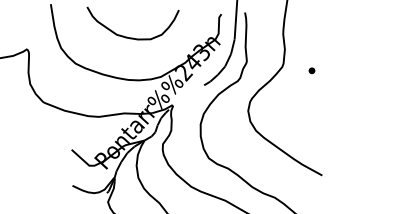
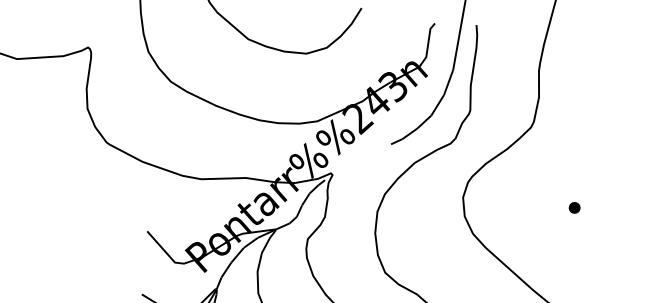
part: (311, 70) -> (573, 207), moved

